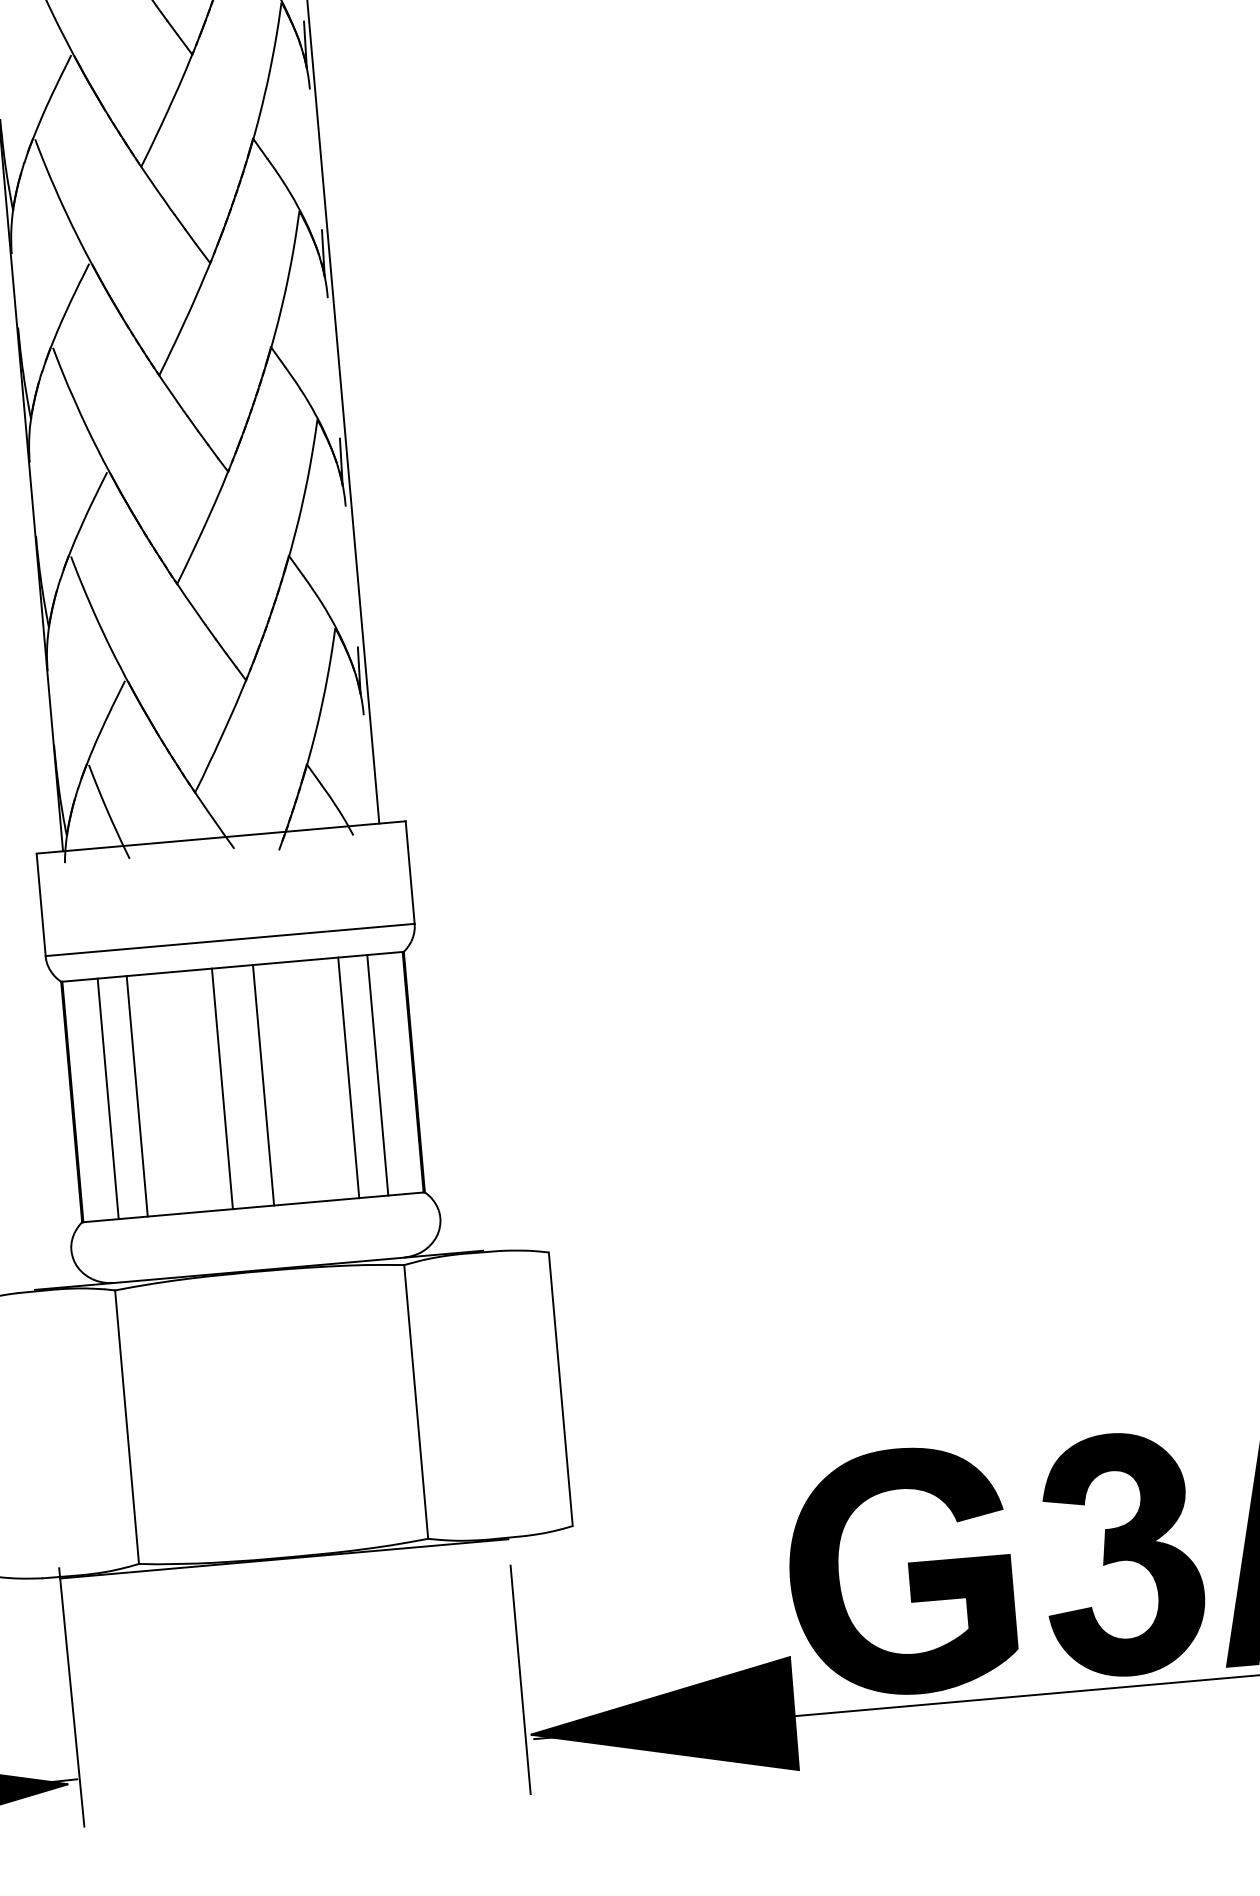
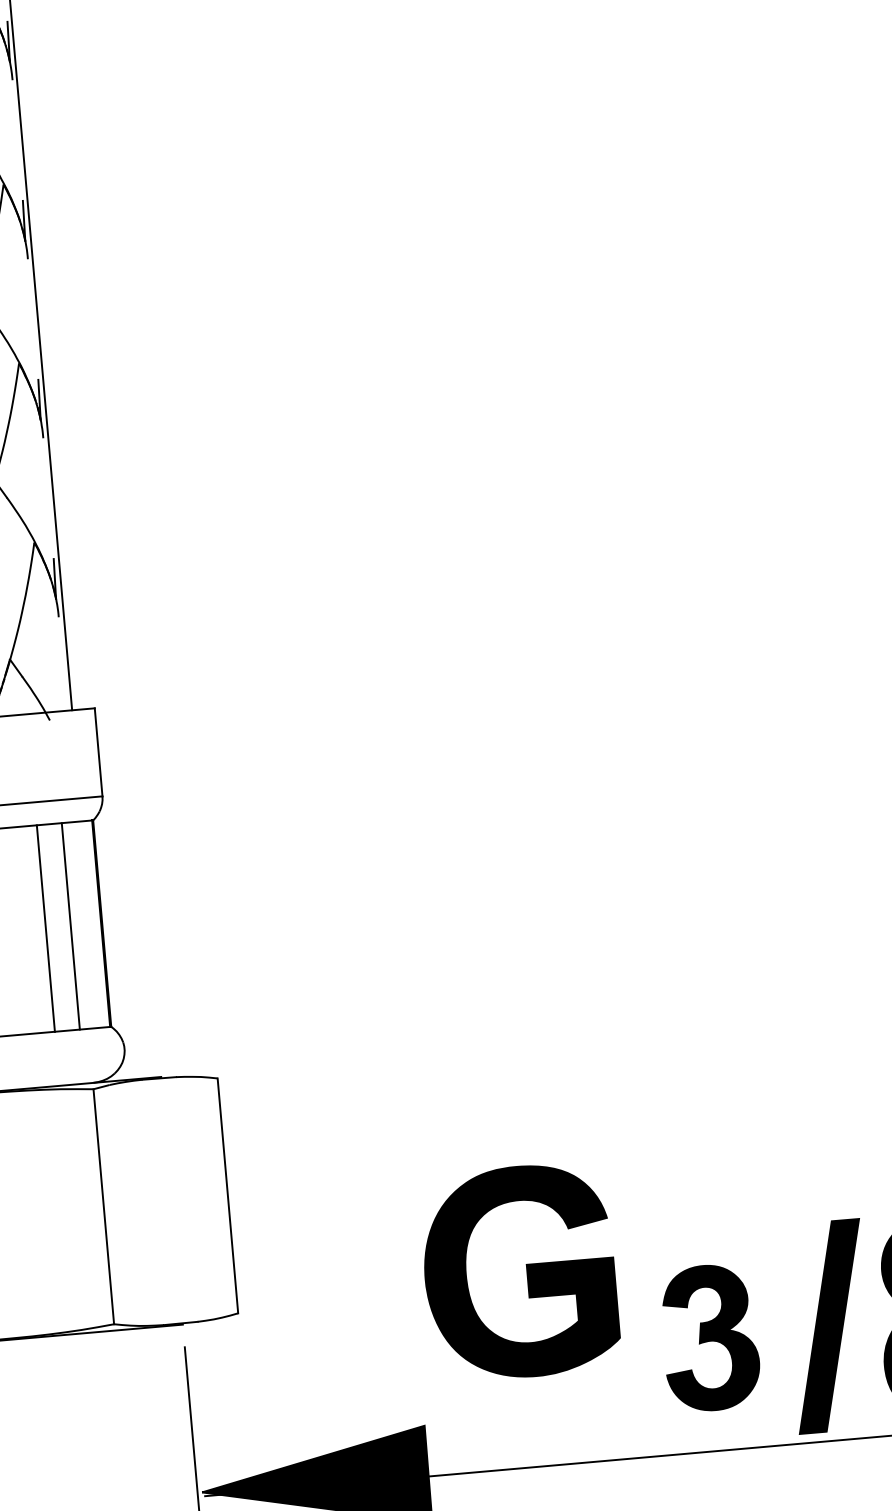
part: (1123, 1554) -> (710, 1337), size x0.7
part: (903, 1570) -> (522, 1270), moved

